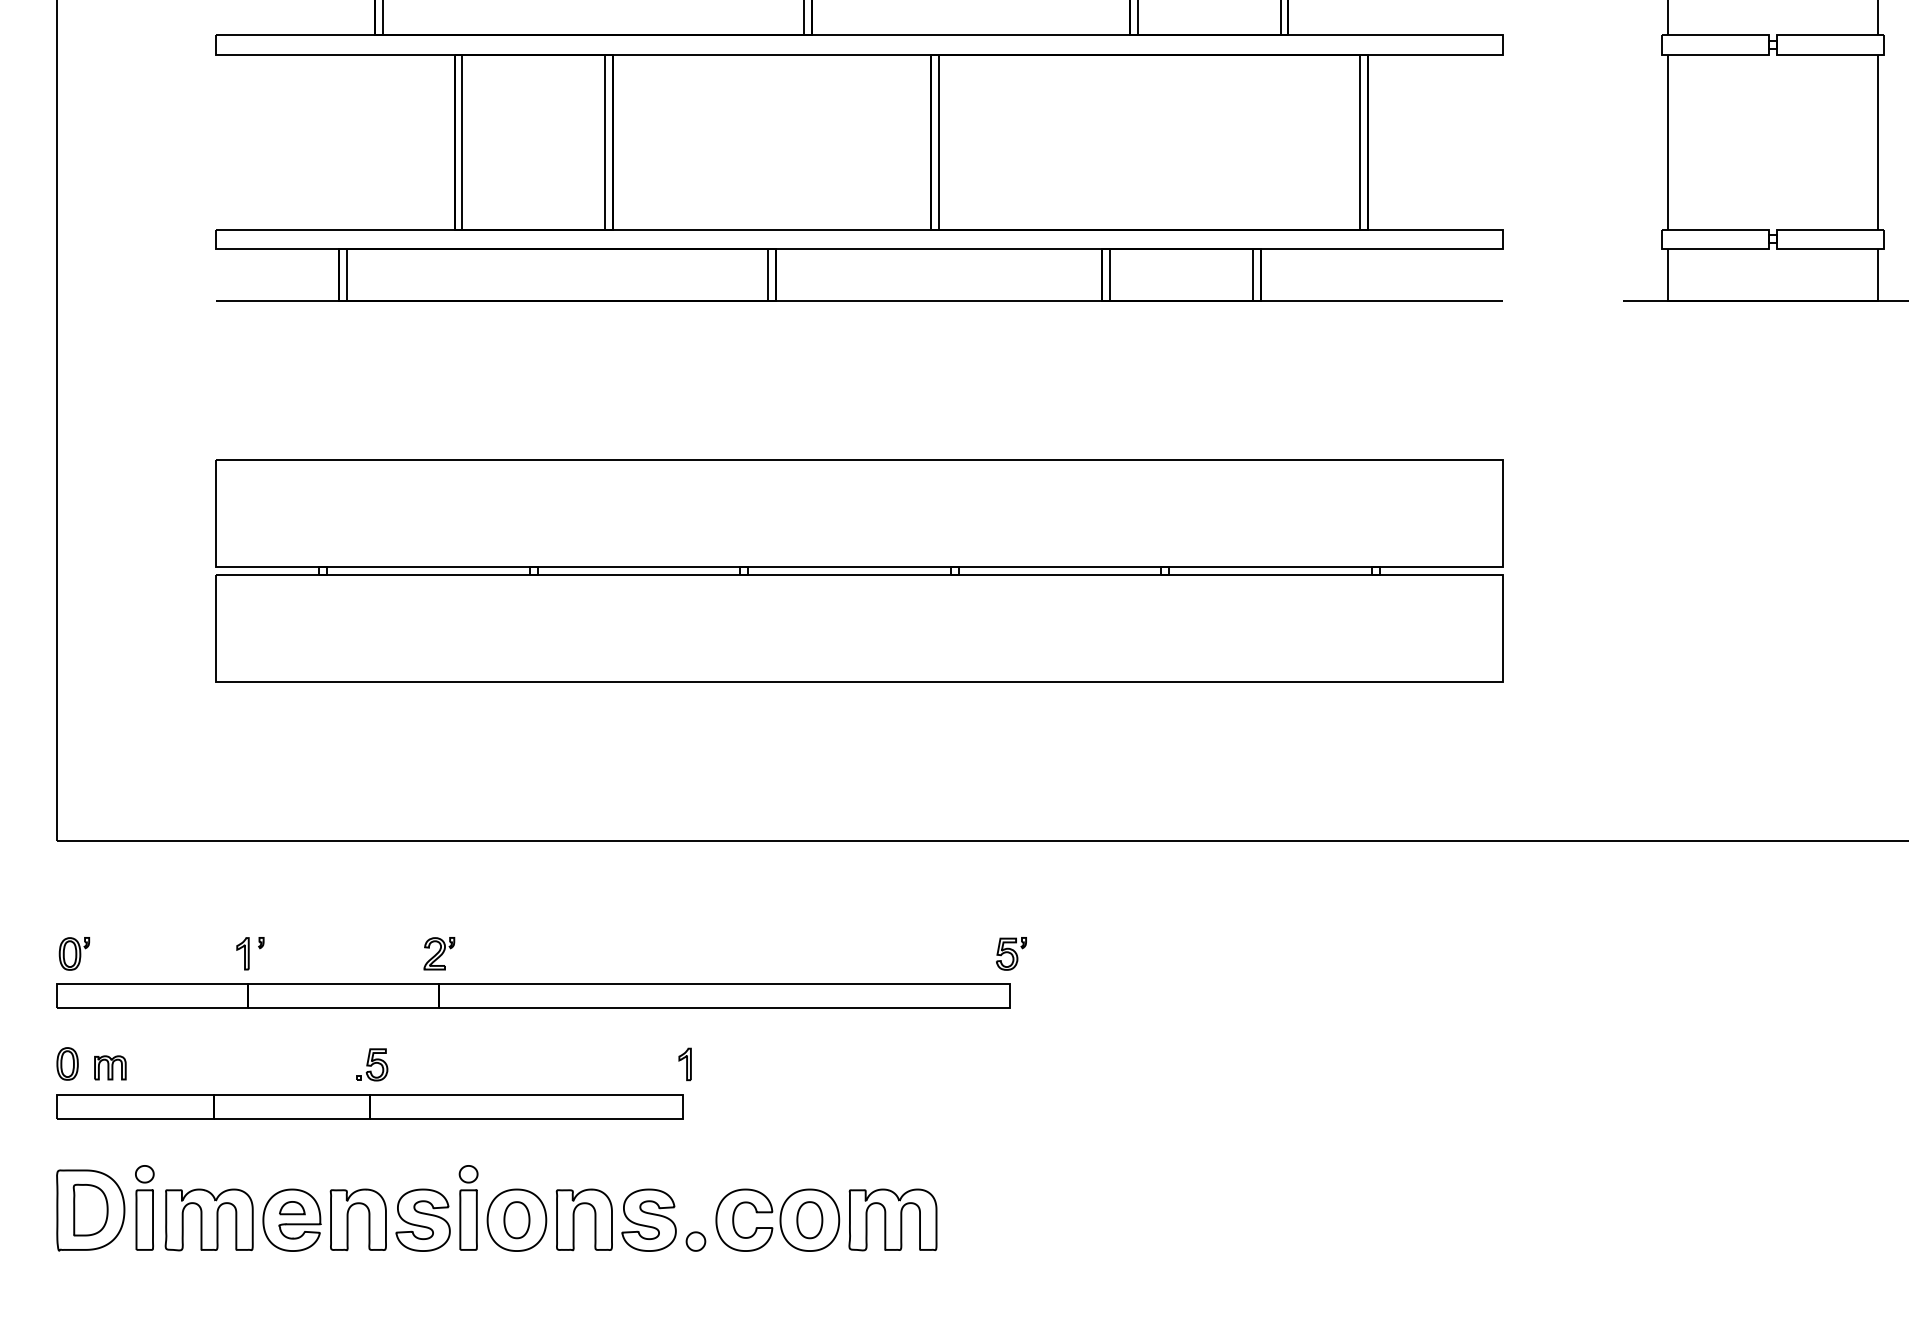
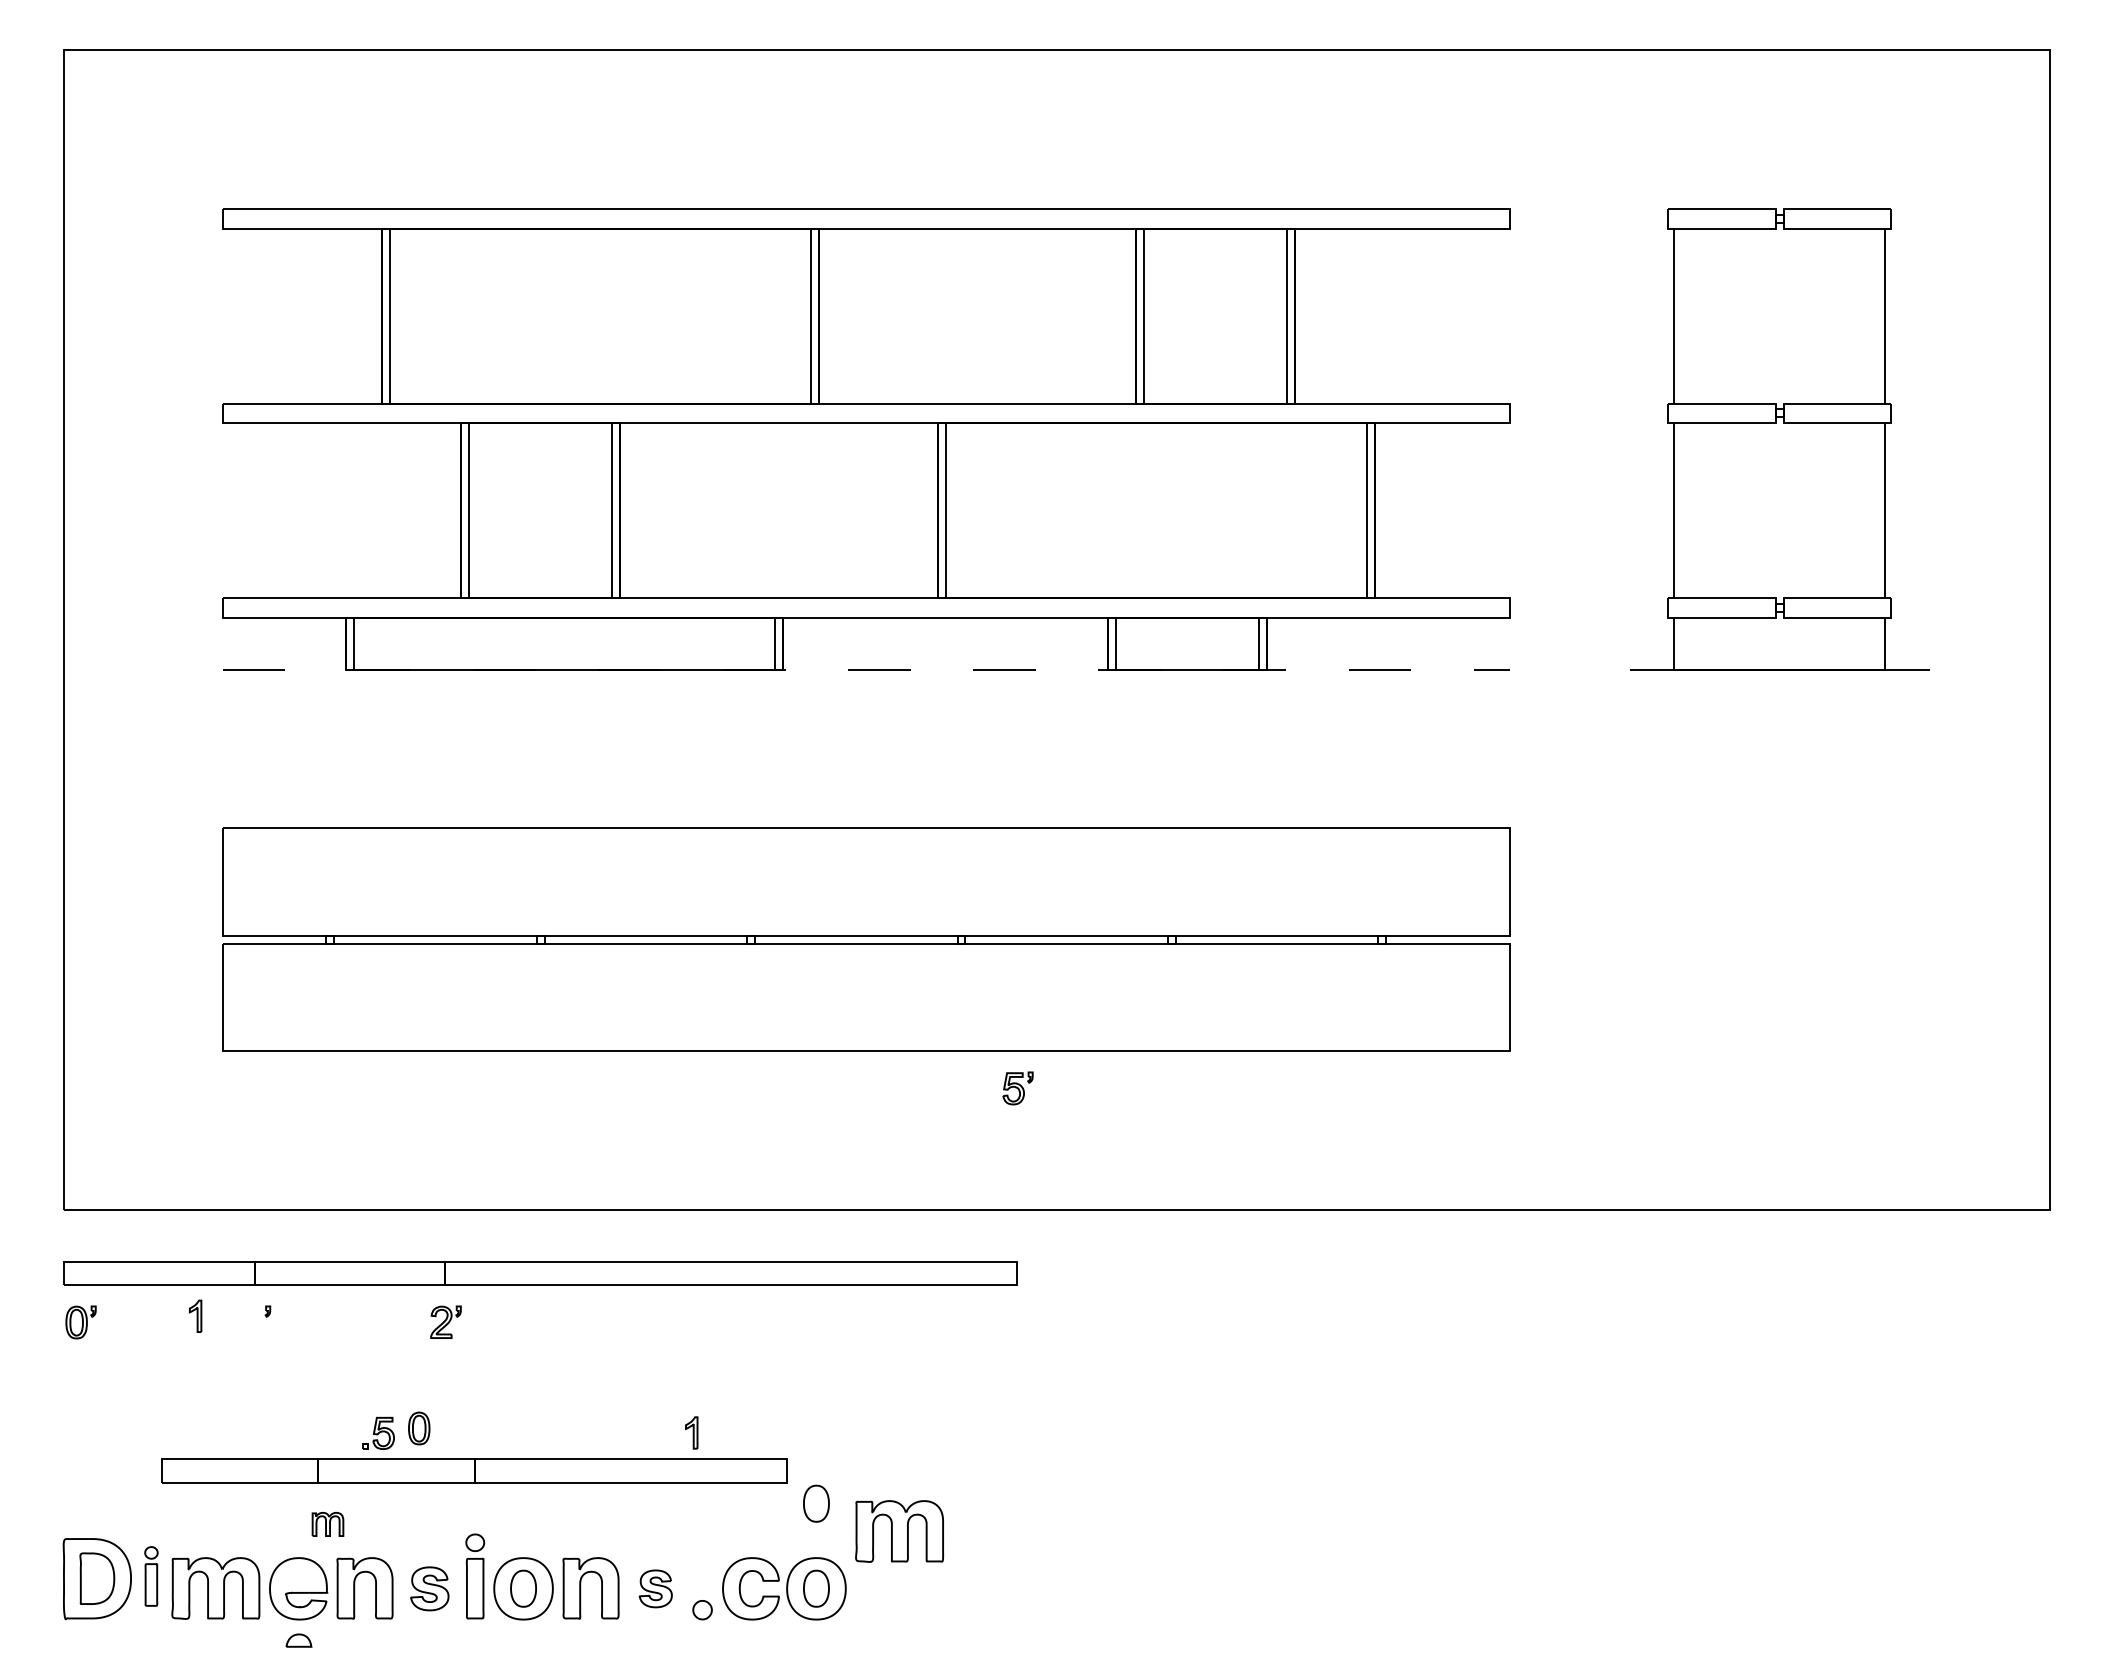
line: (859, 300) -> (866, 669), solid -> dashed
part: (242, 952) -> (195, 1315), moved
part: (1010, 953) -> (1017, 1088), moved
part: (533, 995) -> (540, 1273), moved
part: (67, 1063) -> (419, 1428), moved
part: (109, 1067) -> (327, 1524), moved
part: (369, 1105) -> (474, 1470), moved
part: (809, 1134) -> (816, 1503), added
part: (144, 1207) -> (151, 1576), size x0.7
part: (291, 1207) -> (298, 1640), moved
part: (422, 1219) -> (429, 1588), size x0.7
part: (648, 1219) -> (655, 1588), size x0.6
part: (892, 1219) -> (899, 1531), moved

